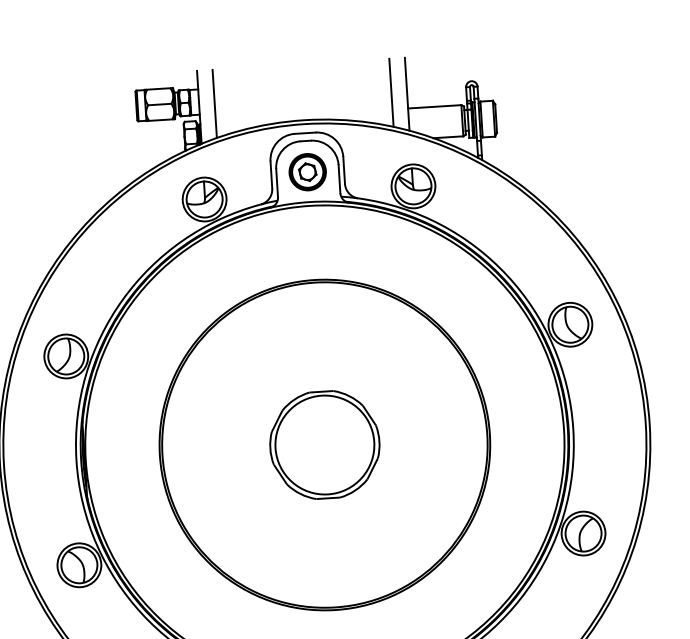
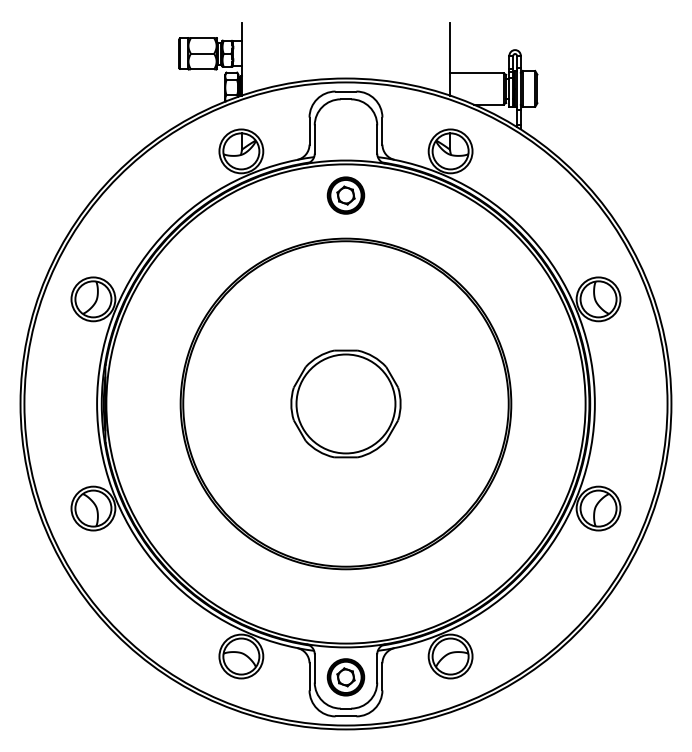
line: (391, 92) -> (434, 56), removed
line: (214, 103) -> (257, 56), removed
part: (307, 172) -> (345, 195), moved

